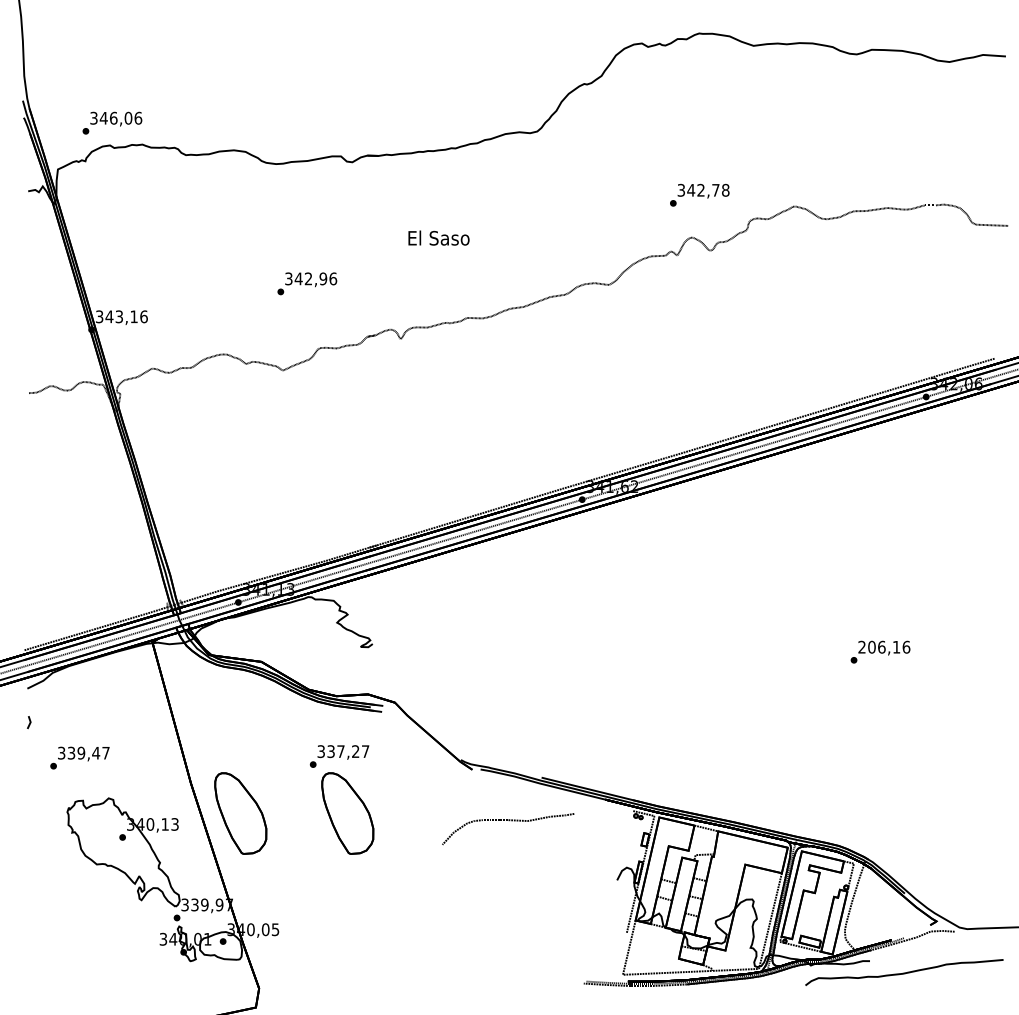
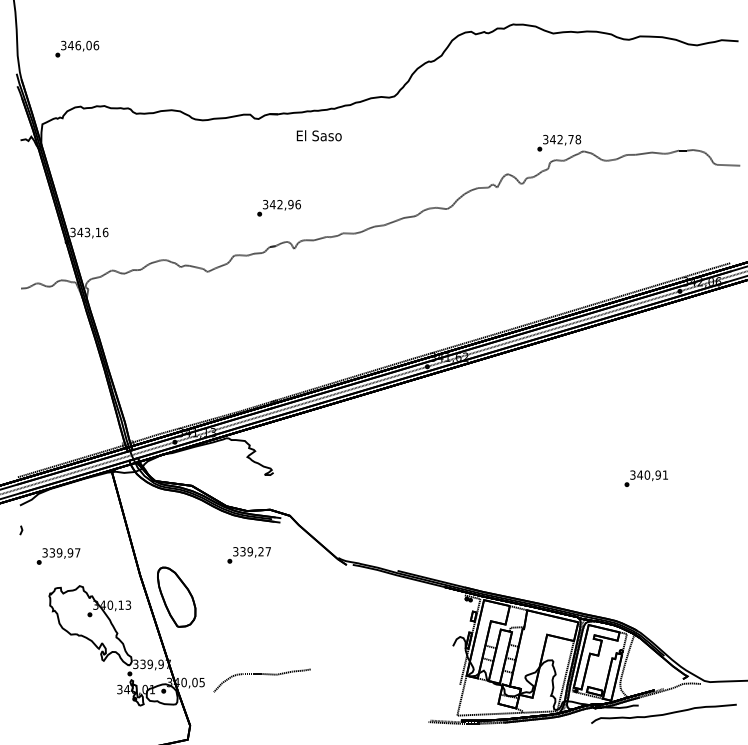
text: (112, 122) -> (77, 48), moved
text: (699, 194) -> (559, 142), moved
text: (438, 237) -> (318, 135), moved
text: (307, 283) -> (279, 208), moved
text: (884, 646) -> (649, 474), 206,16 -> 340,91
text: (340, 751) -> (249, 551), 337,27 -> 339,27
text: (96, 752) -> (70, 552), 339,47 -> 339,97
part: (347, 813) -> (255, 597), removed
curve: (509, 821) -> (263, 675), moved

